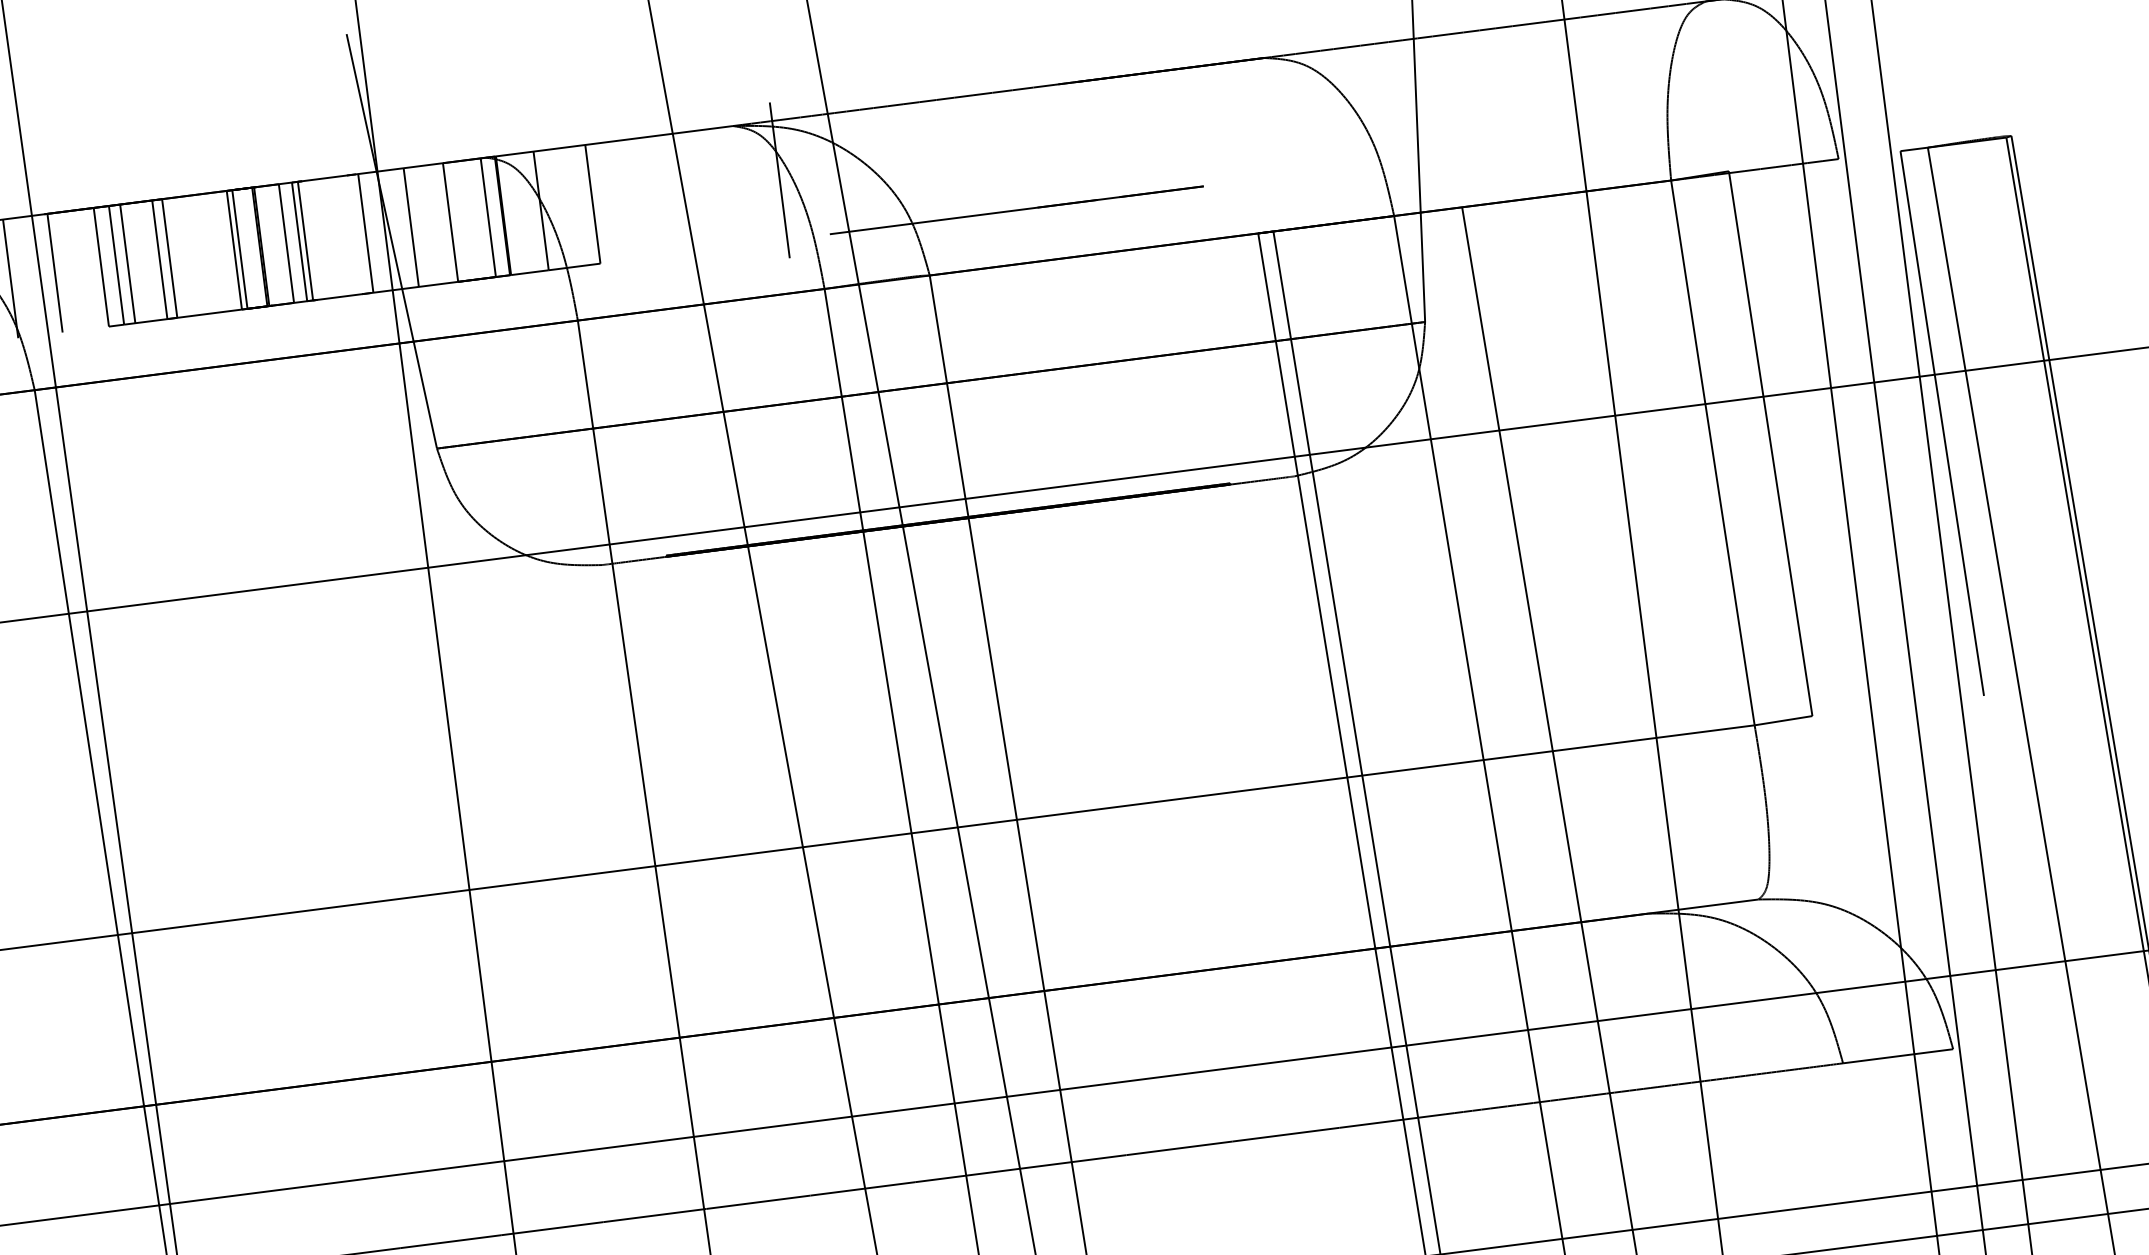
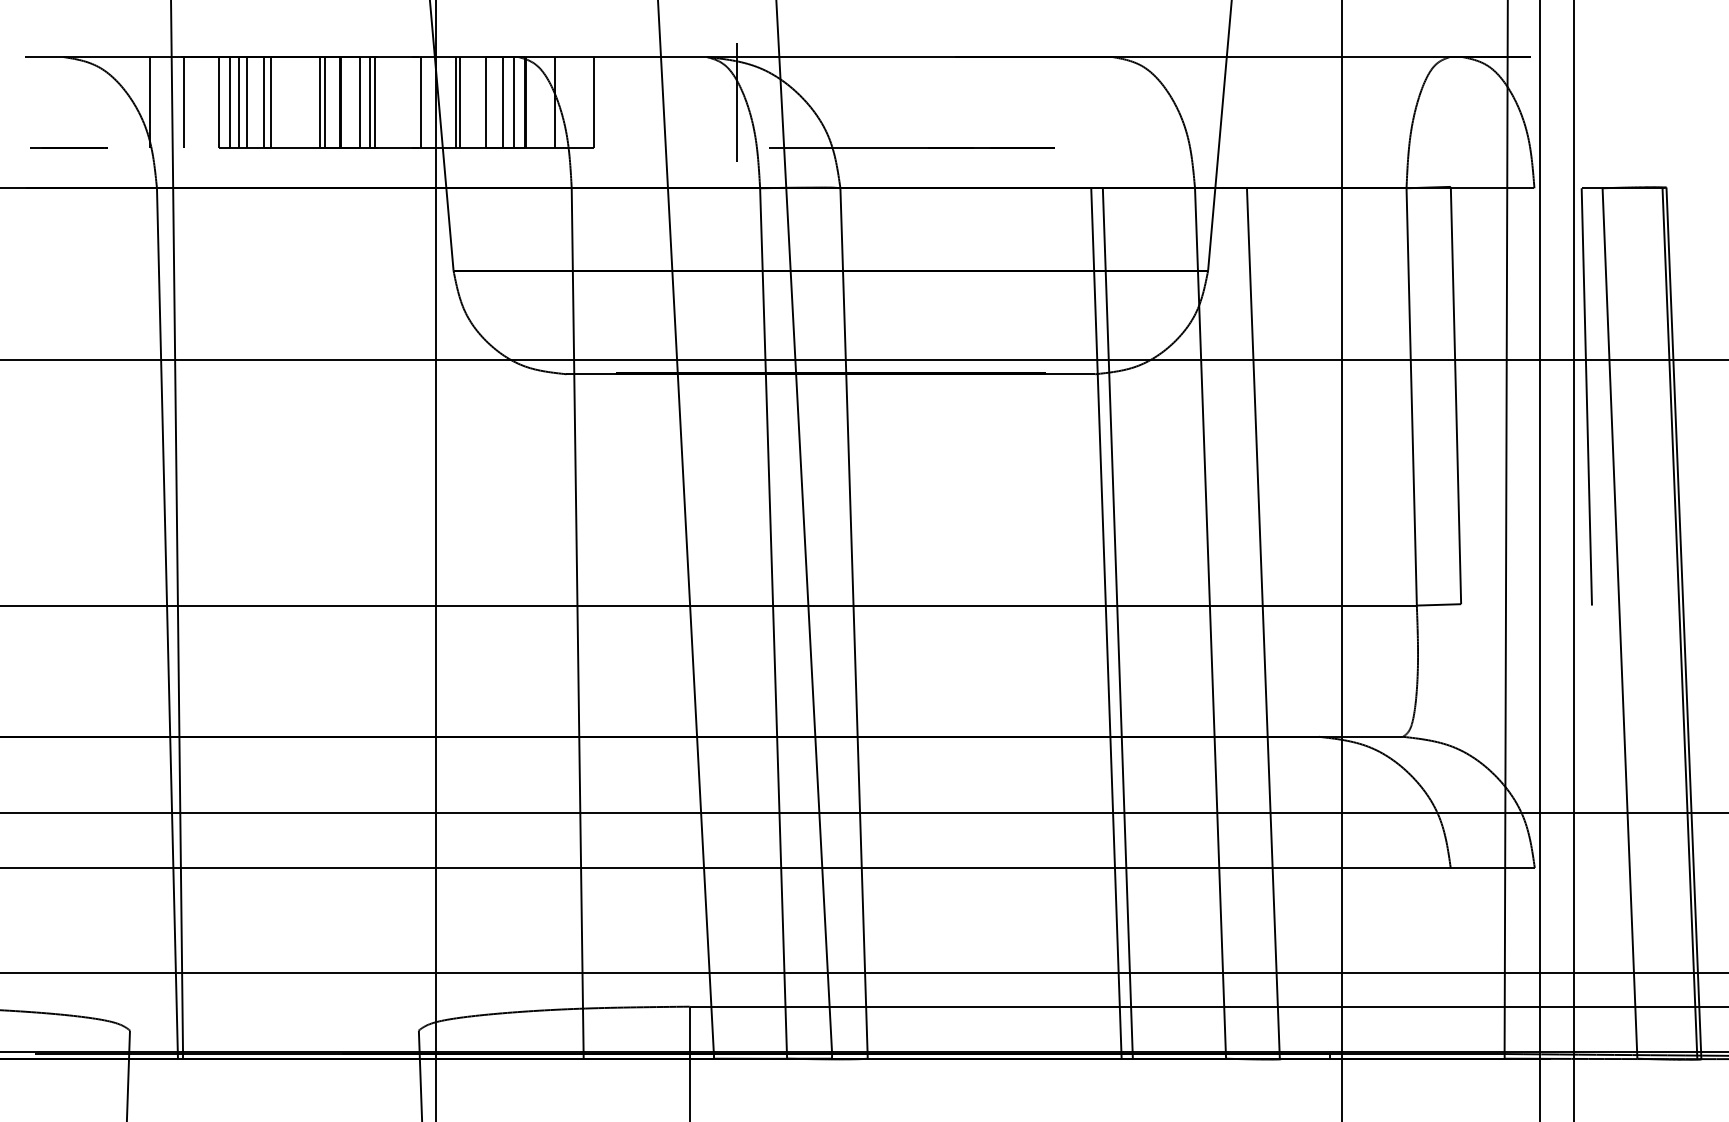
line: (474, 219) -> (503, 102), added
line: (417, 226) -> (460, 102), added
line: (138, 262) -> (247, 102), added

